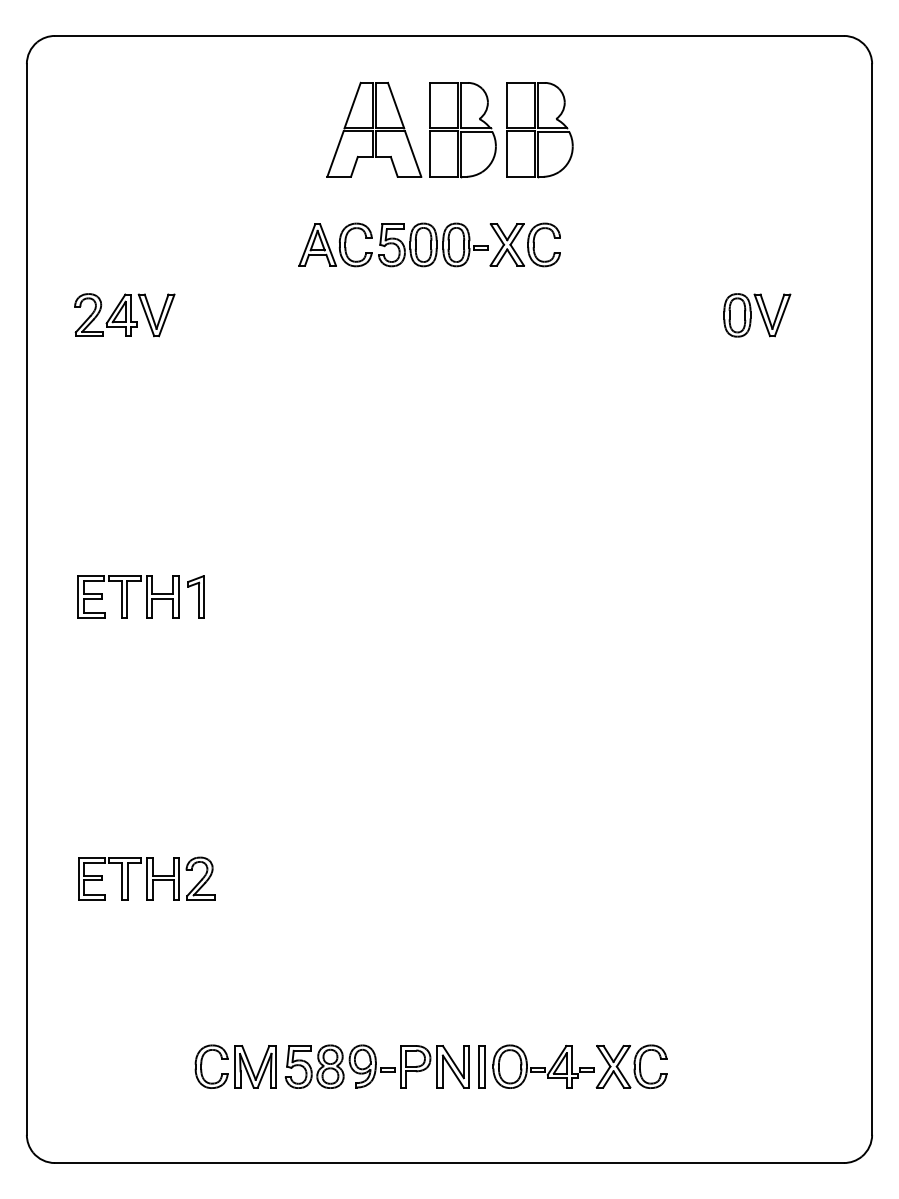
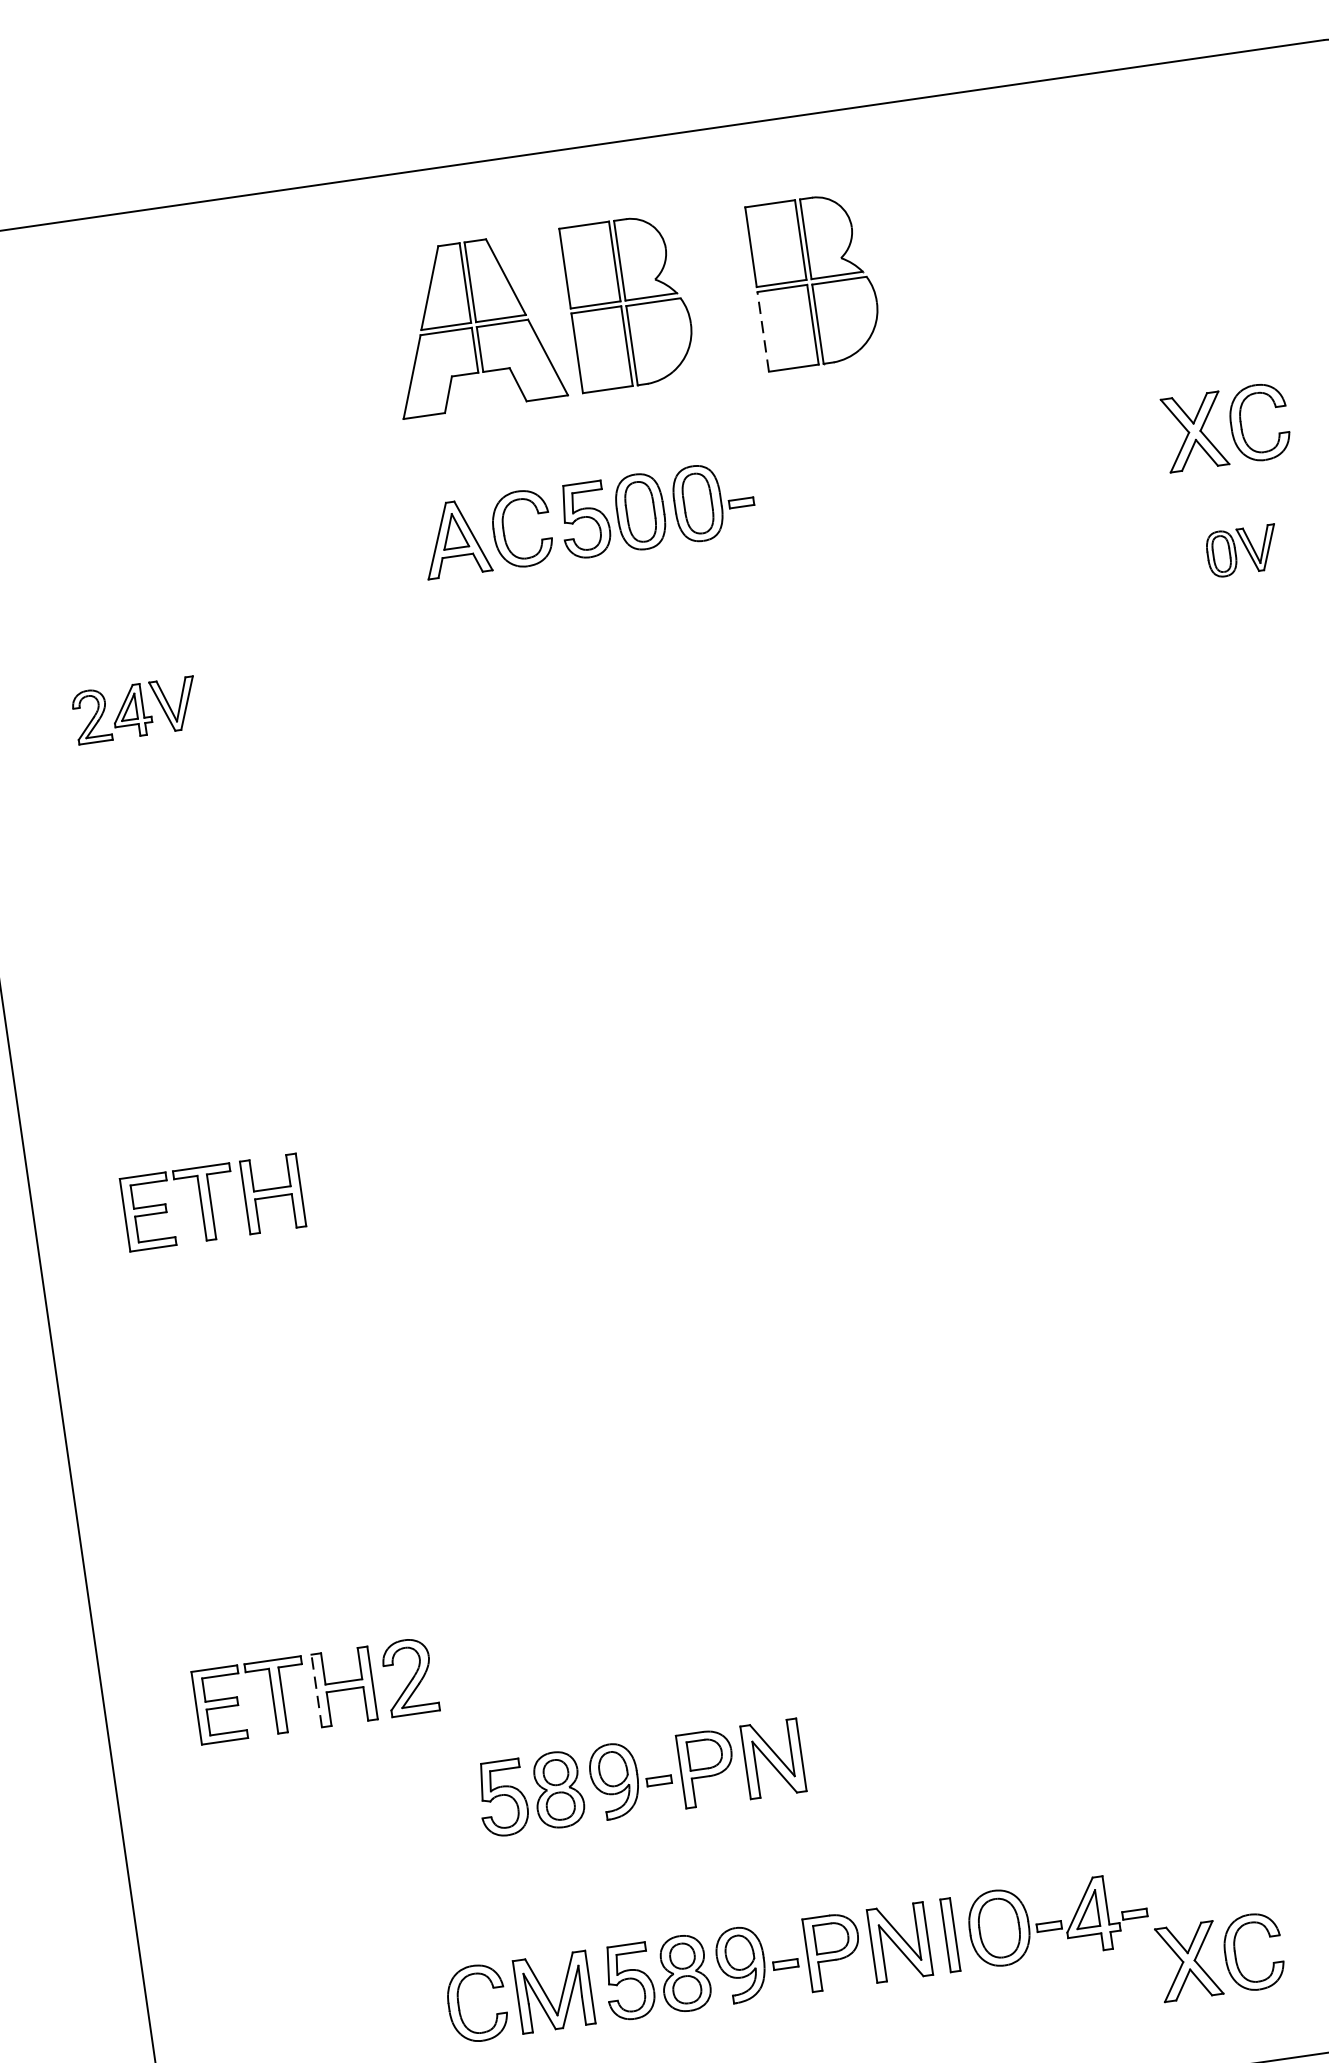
part: (411, 129) -> (538, 314), moved
line: (506, 154) -> (762, 332), solid -> dashed
part: (524, 244) -> (1224, 426), moved
part: (124, 315) -> (135, 710), size x0.7
part: (757, 315) -> (1242, 551), size x0.6
part: (195, 596) -> (330, 1184), removed
line: (147, 878) -> (317, 1690), solid -> dashed
part: (320, 953) -> (638, 1777), added
part: (631, 1066) -> (1220, 1956), moved

